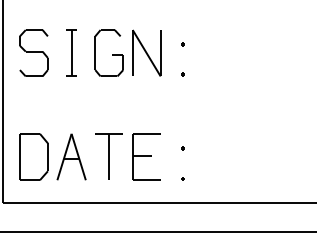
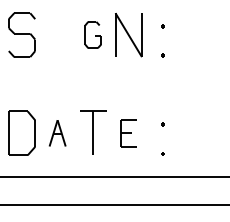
part: (71, 52) -> (57, 34), removed
part: (108, 52) -> (92, 34), size x0.6
part: (71, 156) -> (57, 132), size x0.6
part: (146, 156) -> (128, 132), size x0.6

